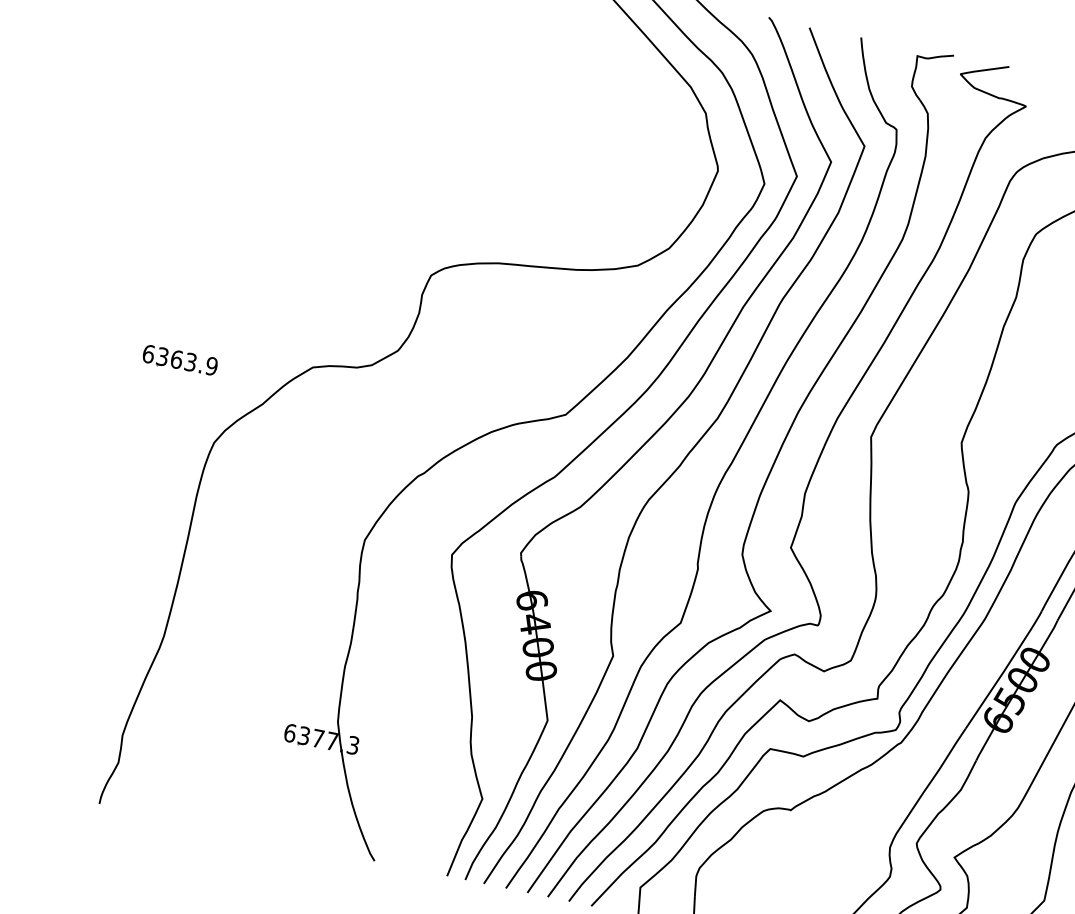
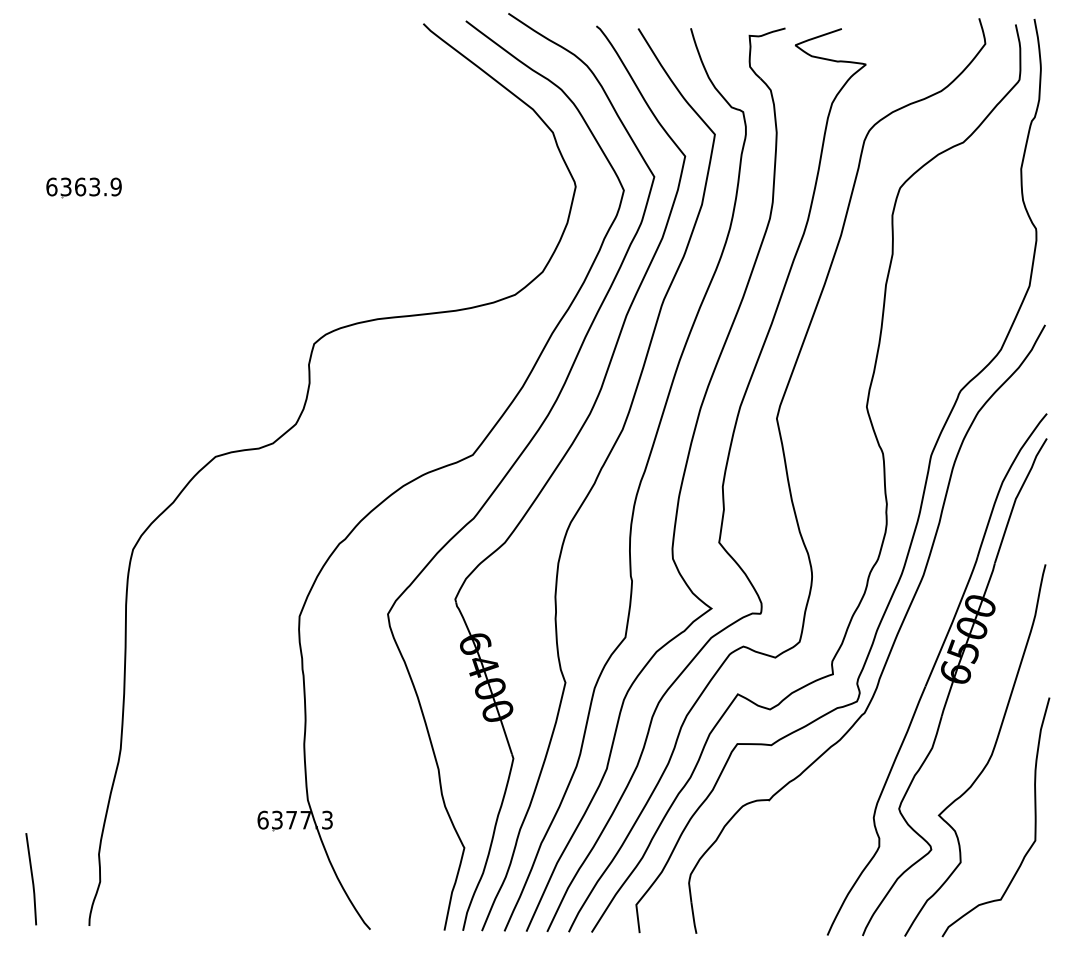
part: (179, 360) -> (83, 187), moved
line: (51, 747) -> (31, 879), added

